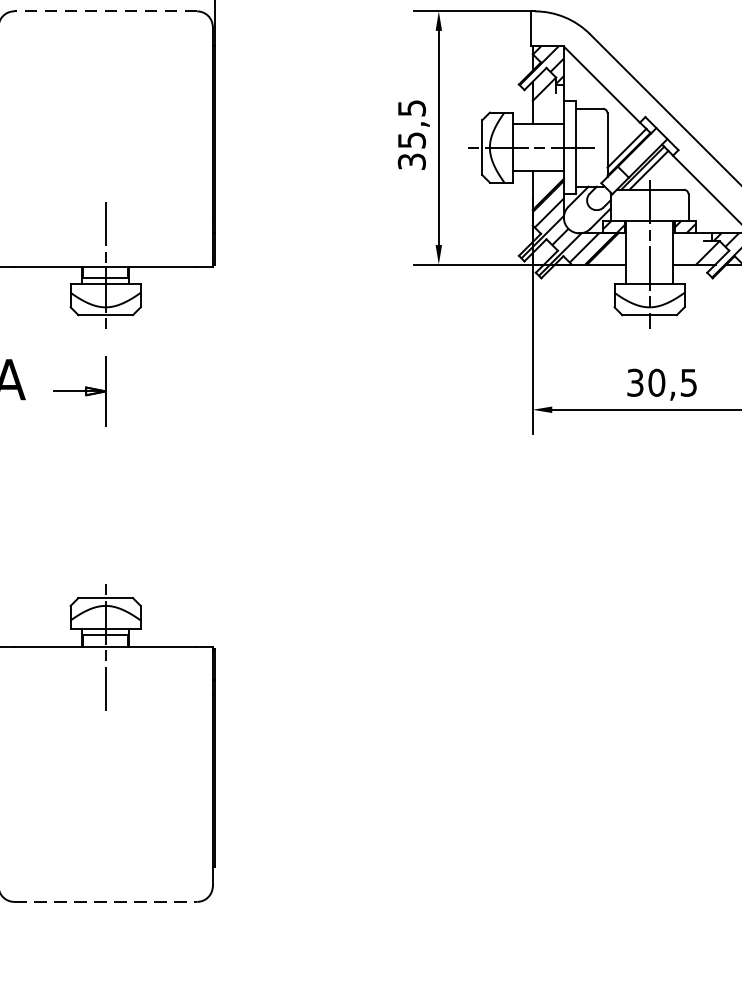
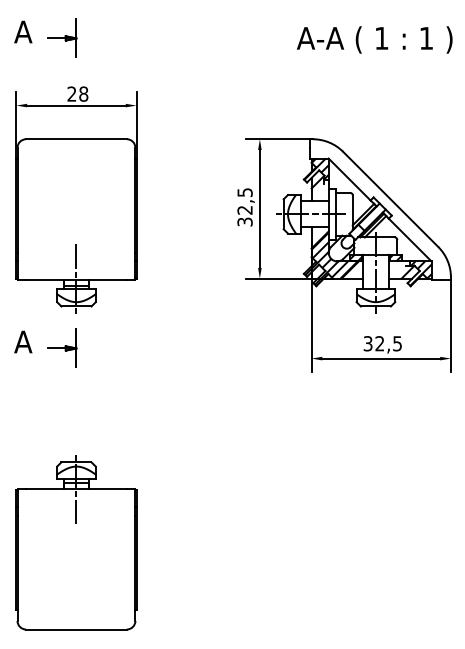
line: (103, 11) -> (75, 139), dashed -> solid
text: (410, 140) -> (244, 210), 35,5 -> 32,5
text: (656, 382) -> (379, 343), 30,5 -> 32,5
line: (105, 901) -> (76, 629), dashed -> solid

